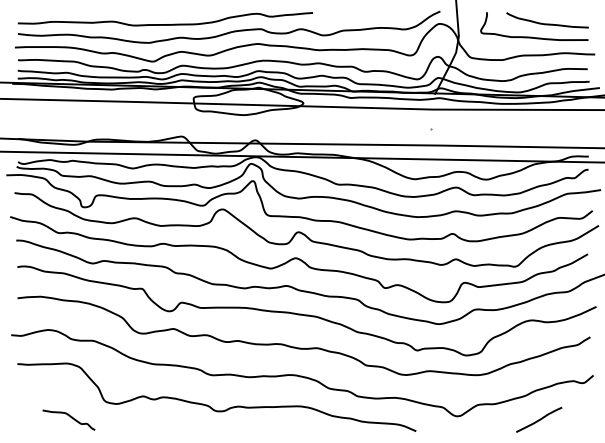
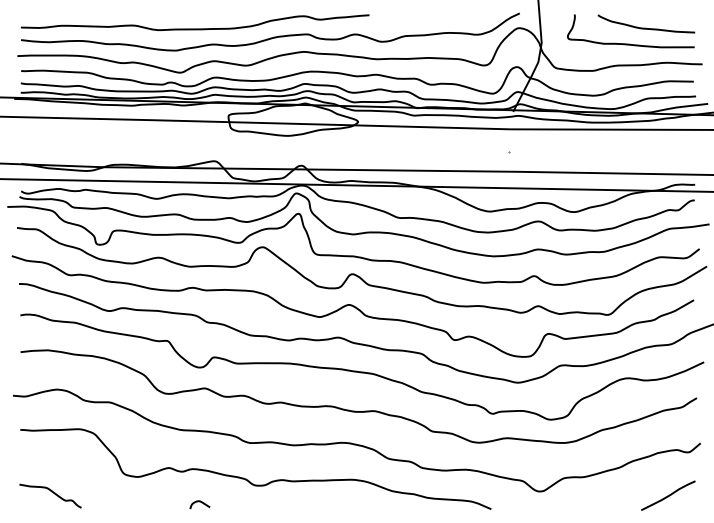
curve: (70, 417) -> (52, 492), moved
line: (539, 419) -> (668, 495), moved
curve: (170, 426) -> (201, 503), added

